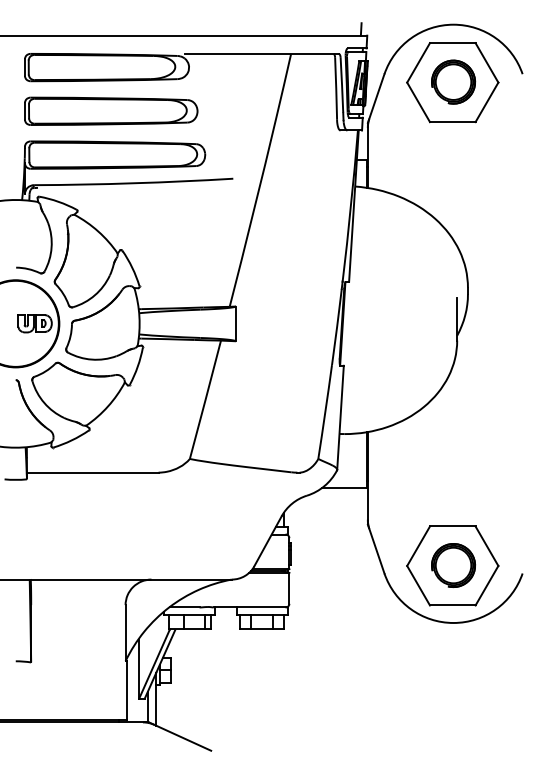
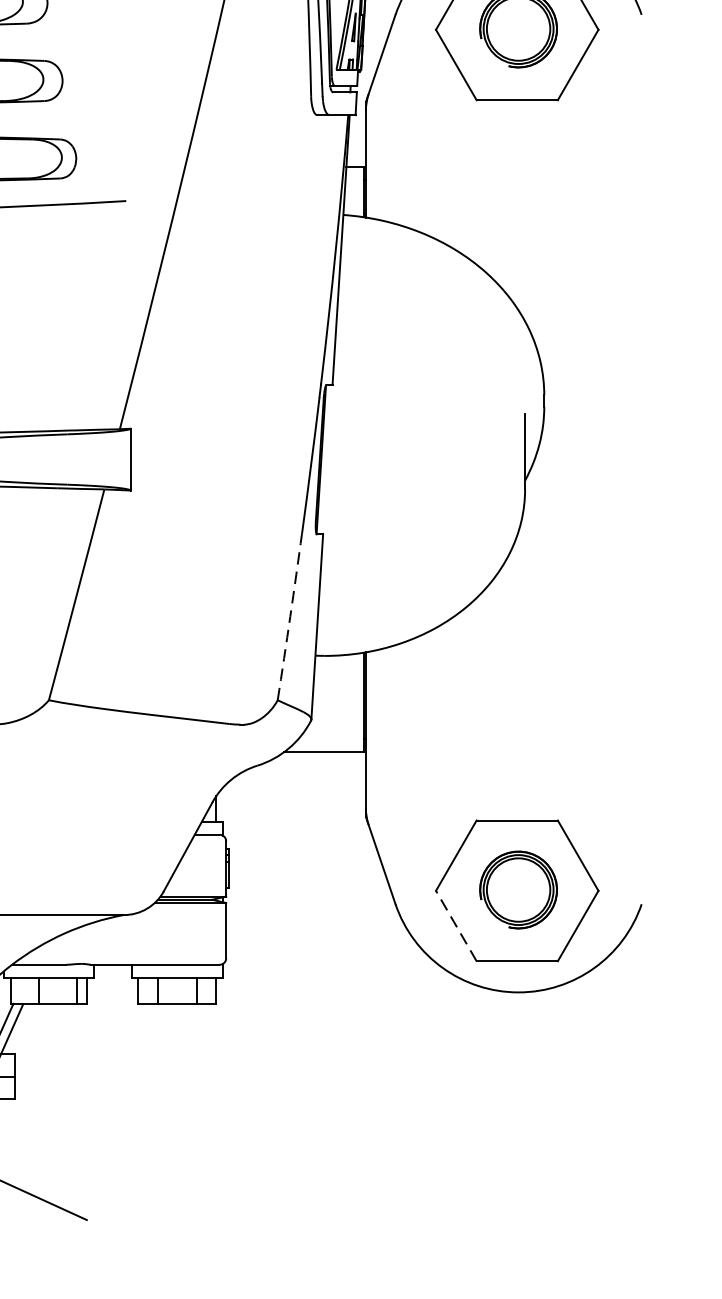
arc: (325, 412) -> (290, 617), solid -> dashed
line: (418, 585) -> (456, 925), solid -> dashed

